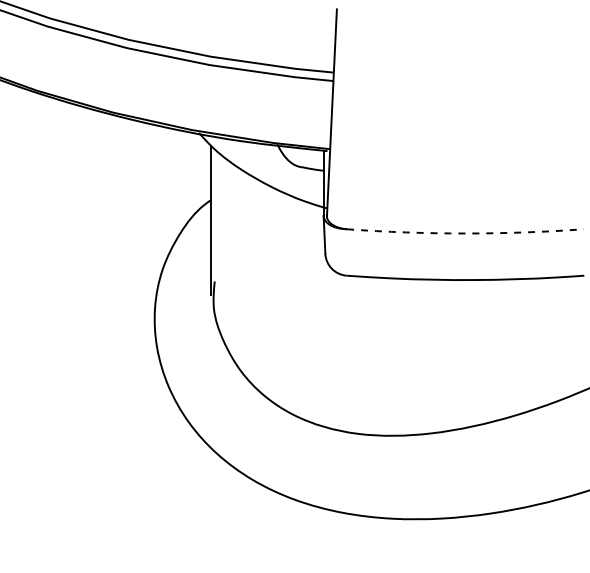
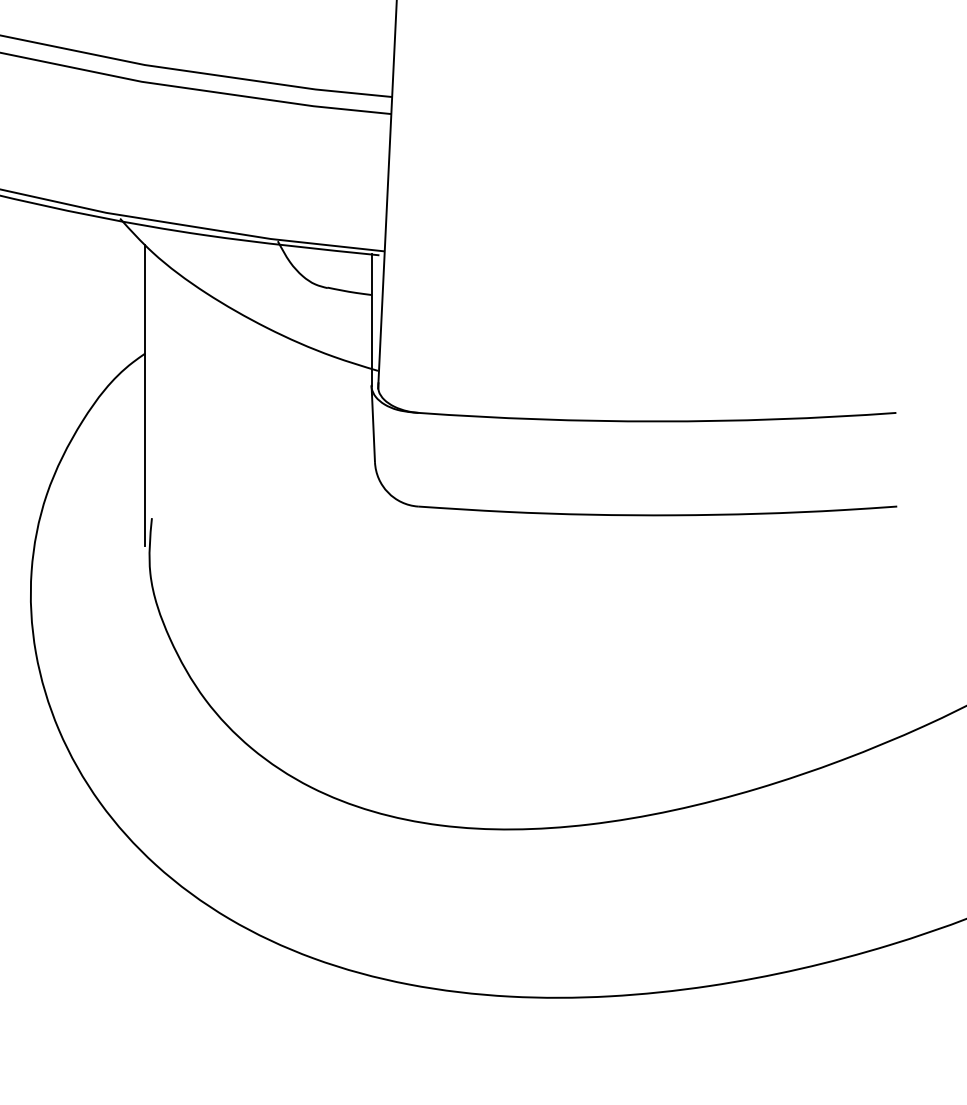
arc: (465, 233) -> (657, 421), dashed -> solid

